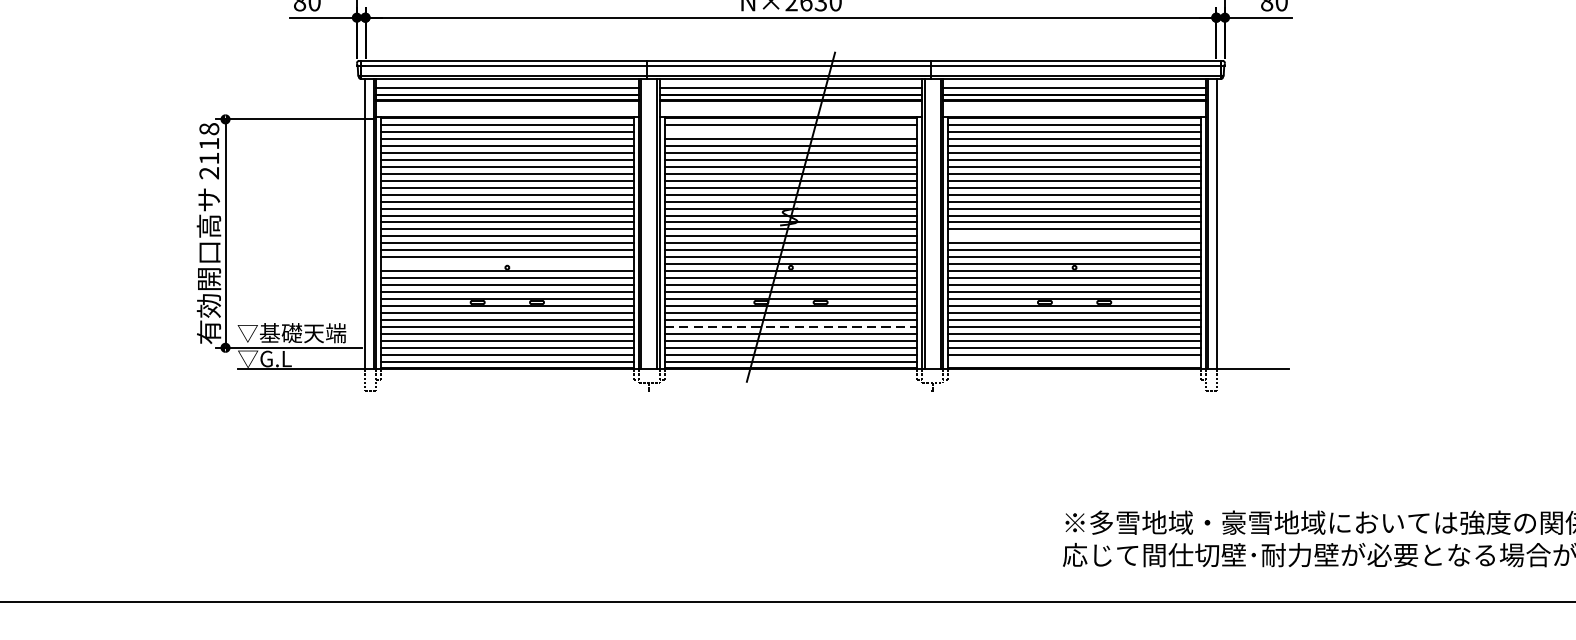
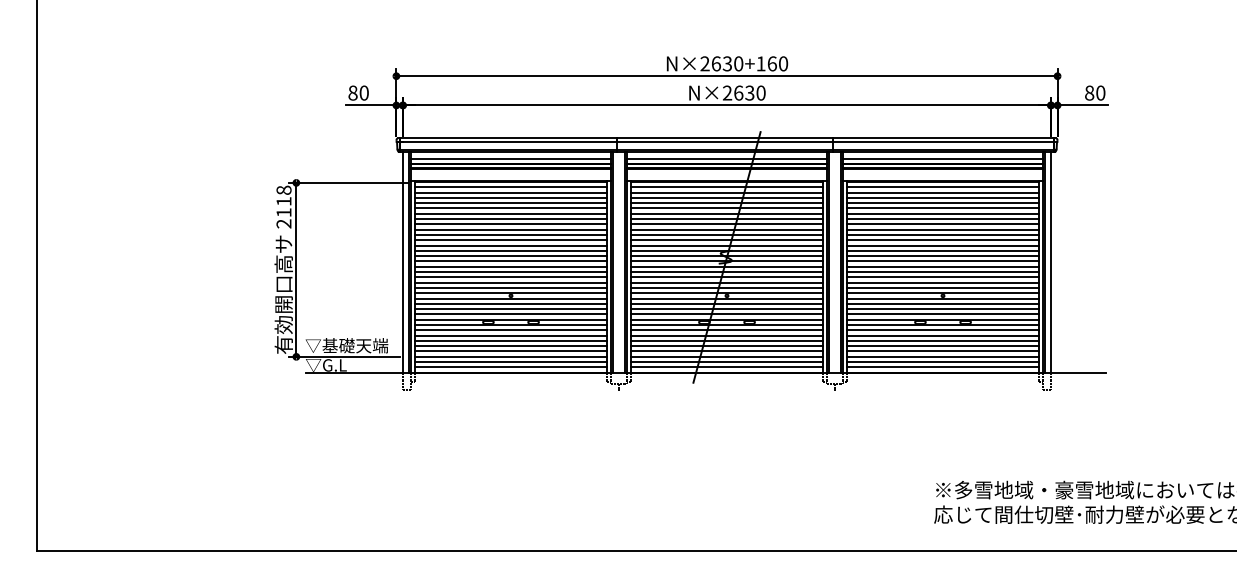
line: (790, 131) -> (726, 192), added
line: (1073, 237) -> (942, 272), added
line: (506, 264) -> (510, 293), added
line: (791, 326) -> (727, 340), dashed -> solid
line: (1073, 361) -> (942, 367), added

